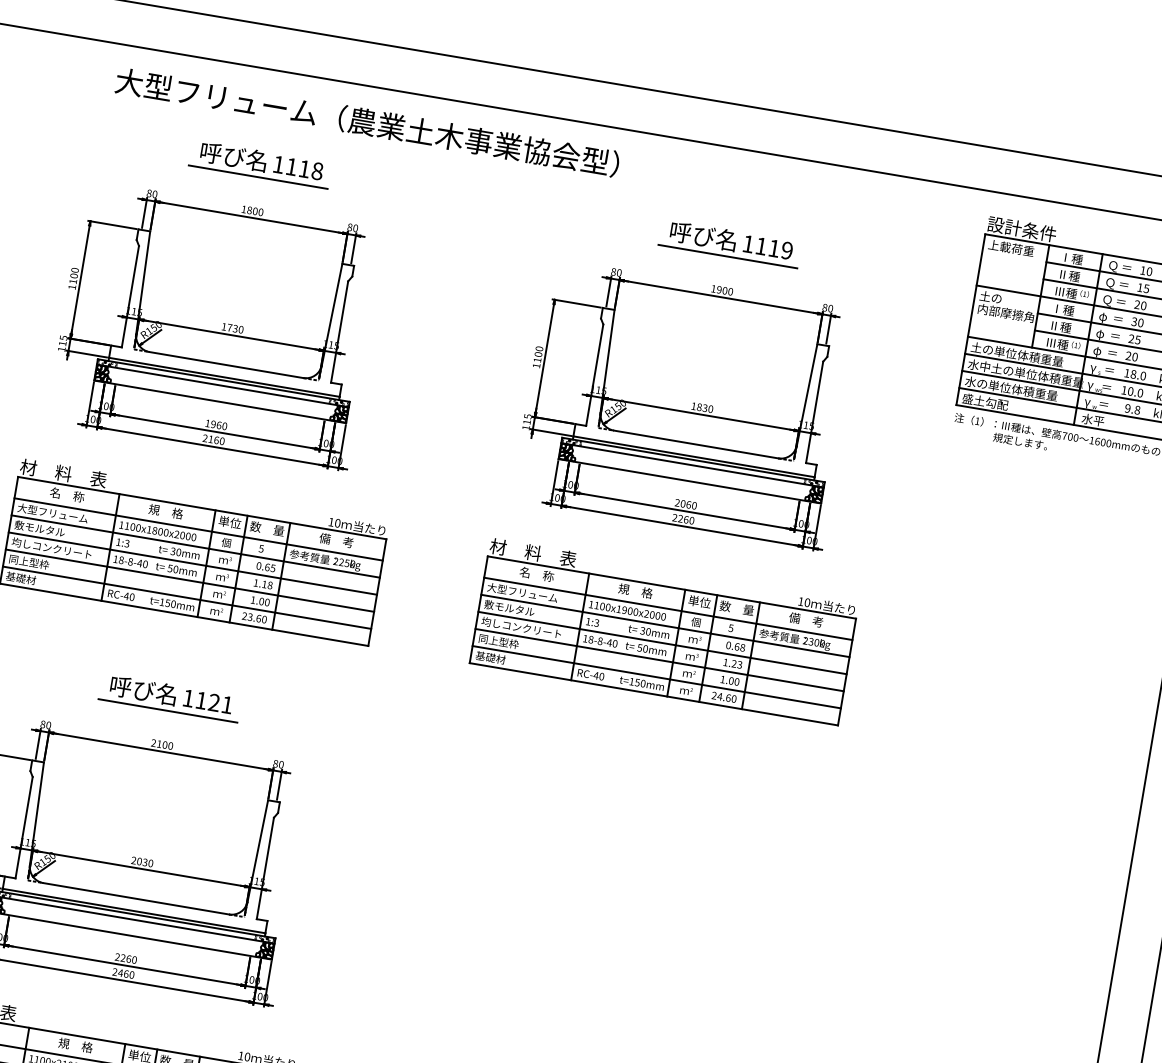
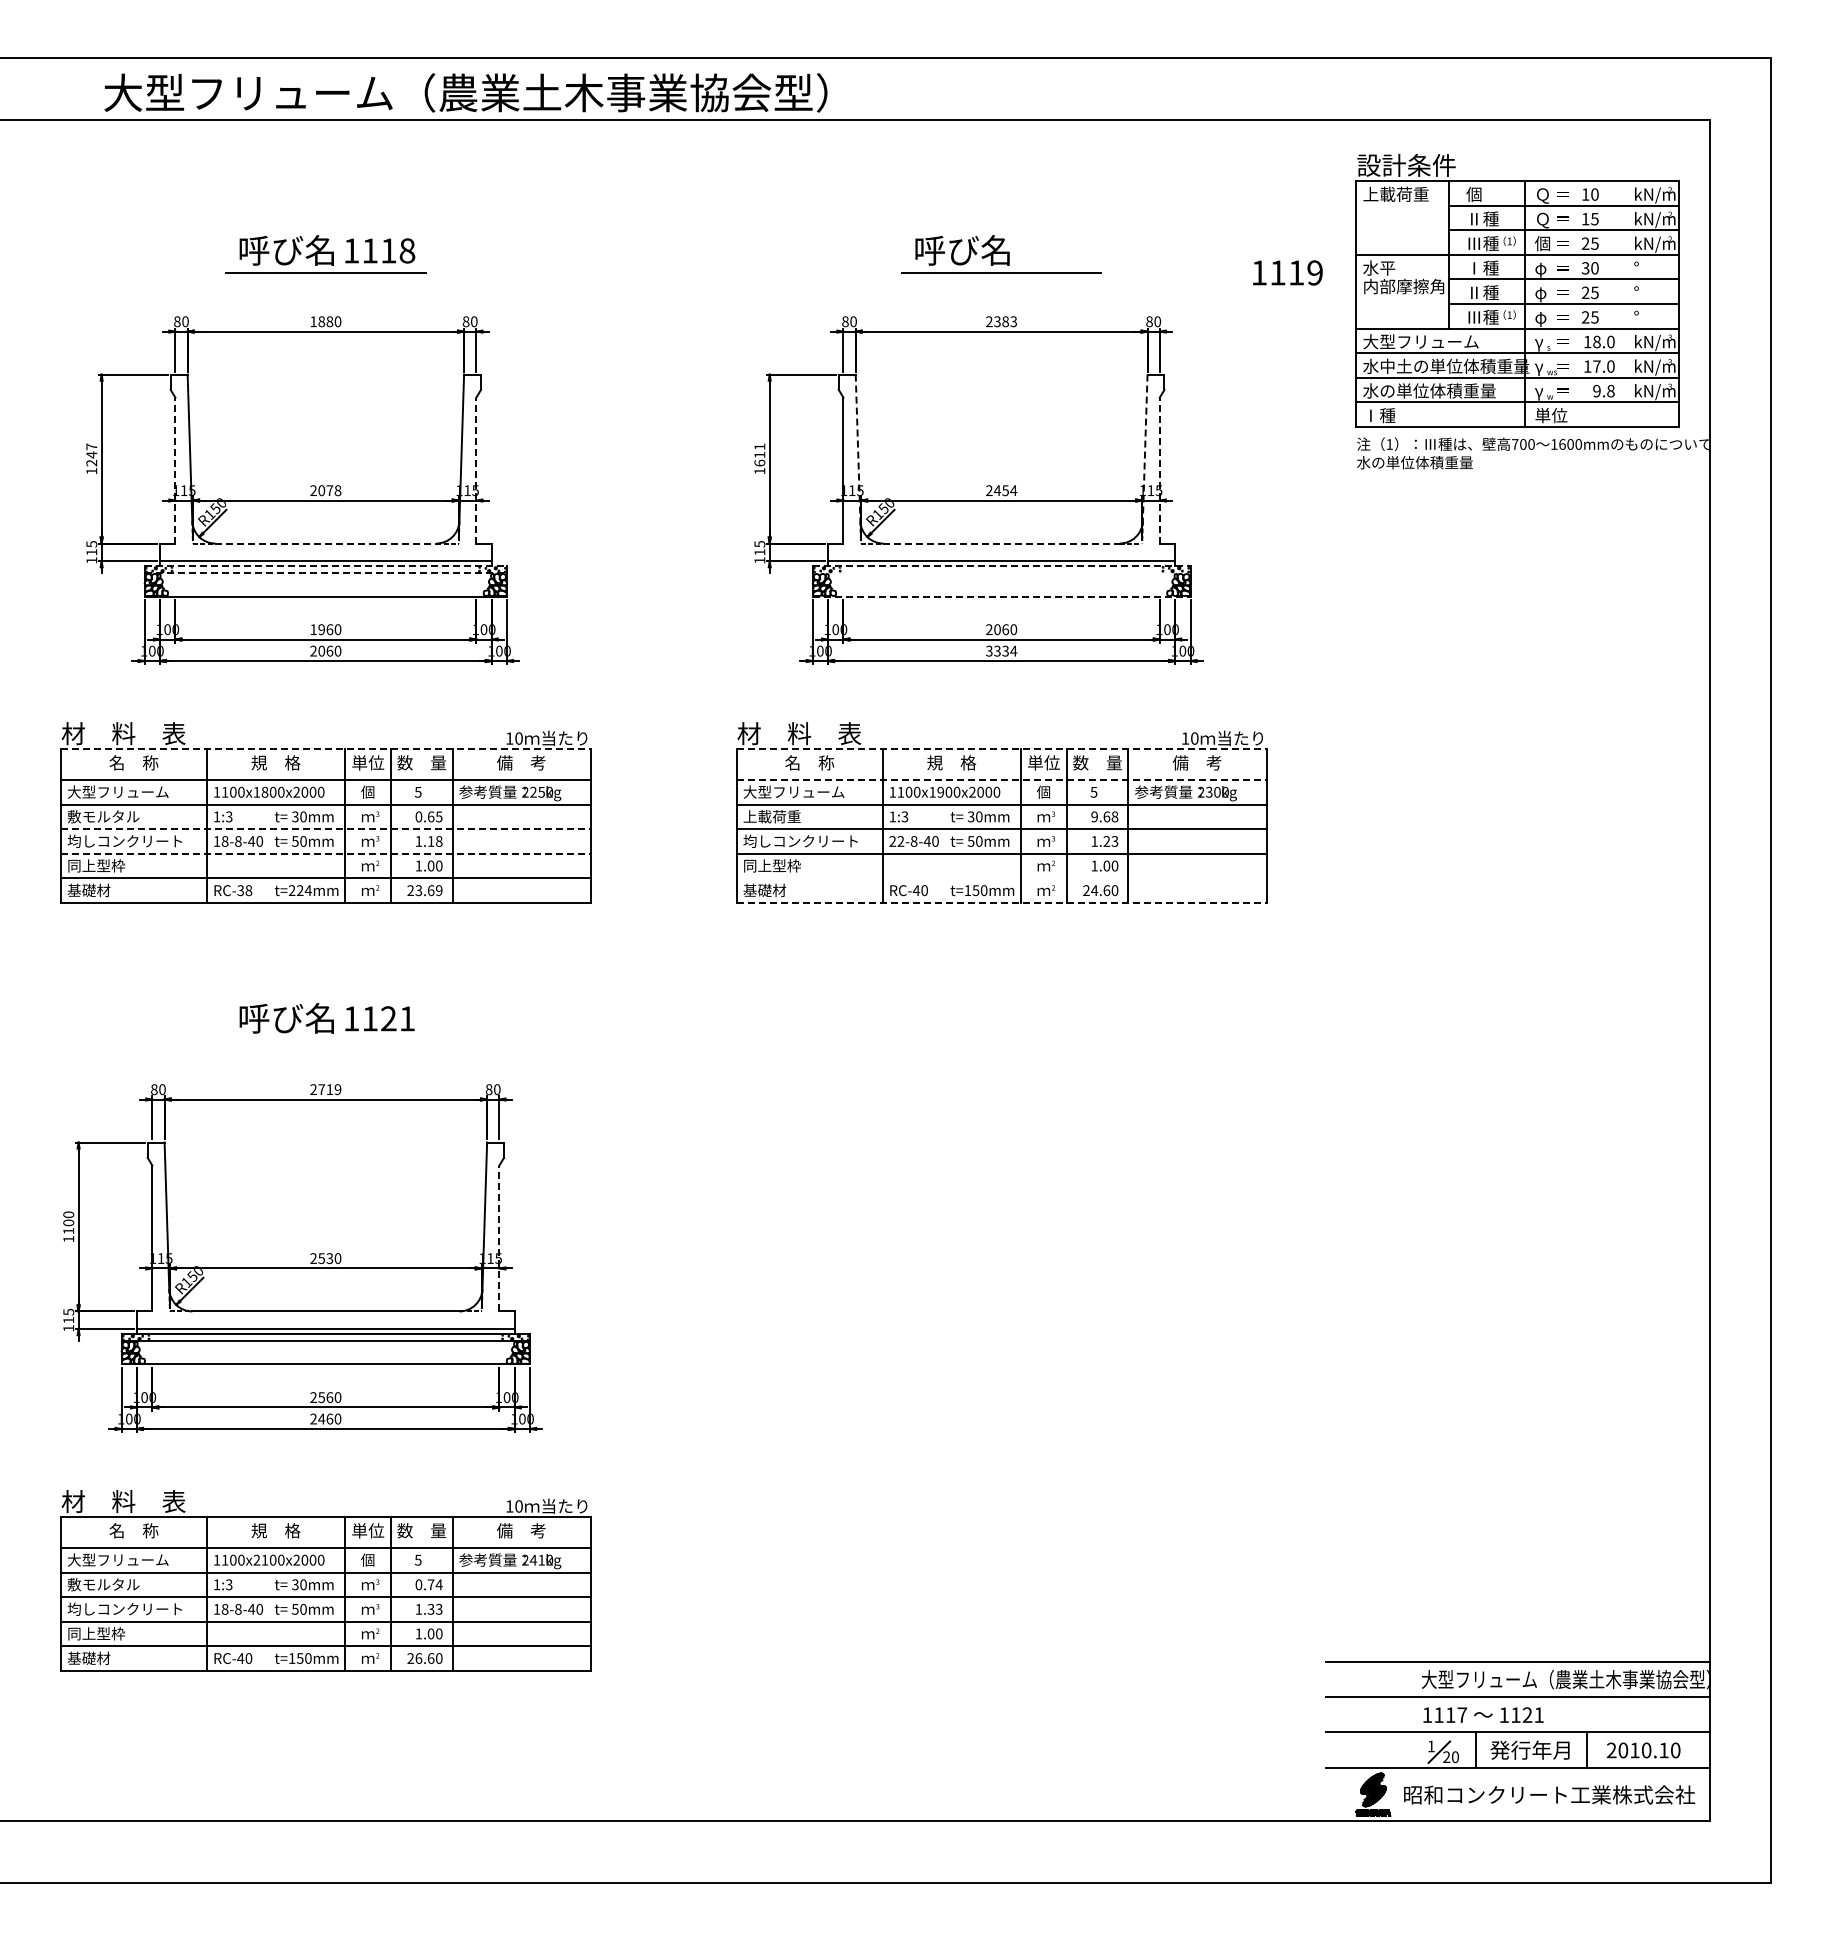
text: (367, 122) -> (465, 92), moved
text: (255, 211) -> (329, 321), 1800 -> 1880
text: (768, 247) -> (1287, 272), moved
text: (1071, 257) -> (1482, 193), Ⅰ種 -> 個
text: (74, 275) -> (91, 454), 1100 -> 1247
text: (722, 290) -> (1001, 321), 1900 -> 2383
line: (130, 296) -> (175, 470), solid -> dashed
text: (991, 297) -> (1379, 268), 土の -> 水平
text: (1107, 300) -> (1542, 244), Ｑ -> 個
text: (1143, 305) -> (1594, 243), 20 -> 25
text: (232, 328) -> (325, 490), 1730 -> 2078
line: (339, 332) -> (476, 470), solid -> dashed
text: (538, 354) -> (759, 454), 1100 -> 1611
text: (1017, 354) -> (1429, 341), 土の単位体積重量 -> 大型フリューム
text: (1134, 357) -> (1594, 317), 20 -> 25
line: (607, 361) -> (858, 448), solid -> dashed
line: (226, 364) -> (325, 543), solid -> dashed
line: (224, 380) -> (326, 565), solid -> dashed
line: (223, 385) -> (326, 573), solid -> dashed
text: (1130, 391) -> (1596, 366), 10.0 -> 17.0
line: (807, 395) -> (1145, 448), solid -> dashed
text: (984, 401) -> (1395, 415), 盛土勾配 -> Ⅰ種
text: (702, 407) -> (1001, 490), 1830 -> 2454
line: (814, 412) -> (1159, 470), solid -> dashed
text: (1093, 420) -> (1551, 415), 水平 -> 単位
text: (210, 438) -> (321, 650), 2160 -> 2060
text: (1000, 438) -> (1425, 462), 規定します。 -> 水の単位体積重量
line: (696, 444) -> (1002, 543), solid -> dashed
line: (693, 459) -> (1001, 565), solid -> dashed
line: (692, 465) -> (1001, 573), removed
line: (689, 481) -> (1001, 596), solid -> dashed
line: (201, 508) -> (325, 749), solid -> dashed
text: (683, 518) -> (1001, 650), 2260 -> 3334
line: (192, 563) -> (325, 829), solid -> dashed
line: (189, 580) -> (325, 853), solid -> dashed
line: (671, 587) -> (1001, 749), solid -> dashed
text: (129, 596) -> (244, 890), RC-40 -> RC-38
text: (167, 603) -> (299, 890), t=150mm -> t=224mm
text: (509, 608) -> (779, 816), 敷モルタル -> 上載荷重
line: (668, 609) -> (1001, 780), solid -> dashed
text: (263, 619) -> (438, 890), 23.60 -> 23.69
text: (588, 639) -> (896, 841), 18-8-40 -> 22-8-40
text: (728, 645) -> (1094, 816), 0.68 -> 9.68
line: (656, 677) -> (1001, 878), removed
line: (653, 693) -> (1001, 902), solid -> dashed
line: (167, 711) -> (325, 1041), removed
text: (164, 744) -> (329, 1089), 2100 -> 2719
text: (139, 861) -> (321, 1258), 2030 -> 2530
line: (265, 868) -> (499, 1238), solid -> dashed
text: (123, 958) -> (321, 1397), 2260 -> 2560

